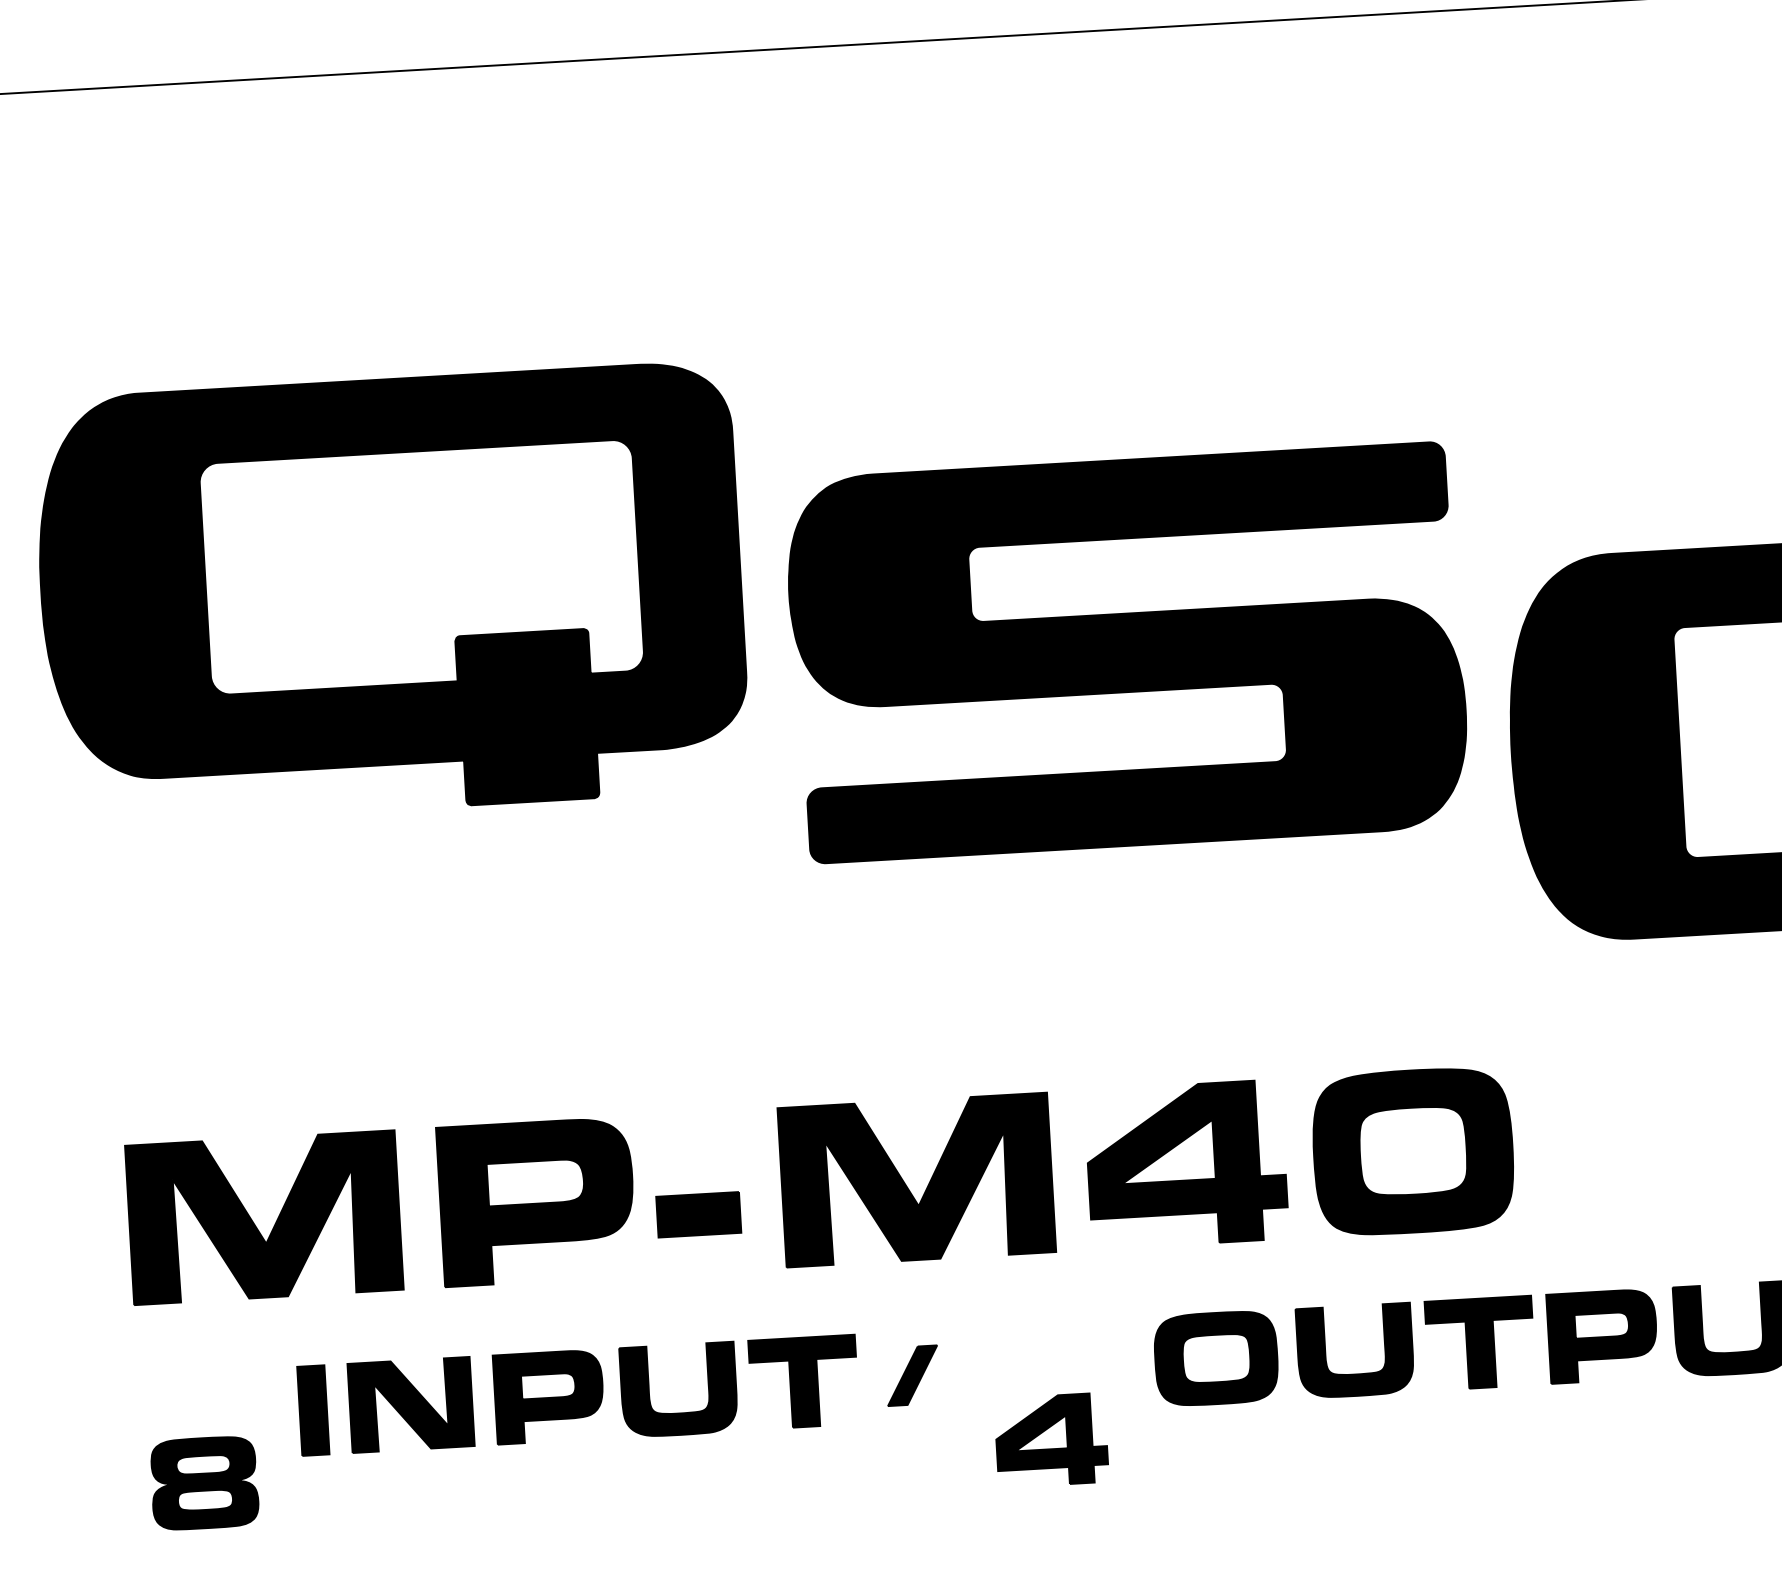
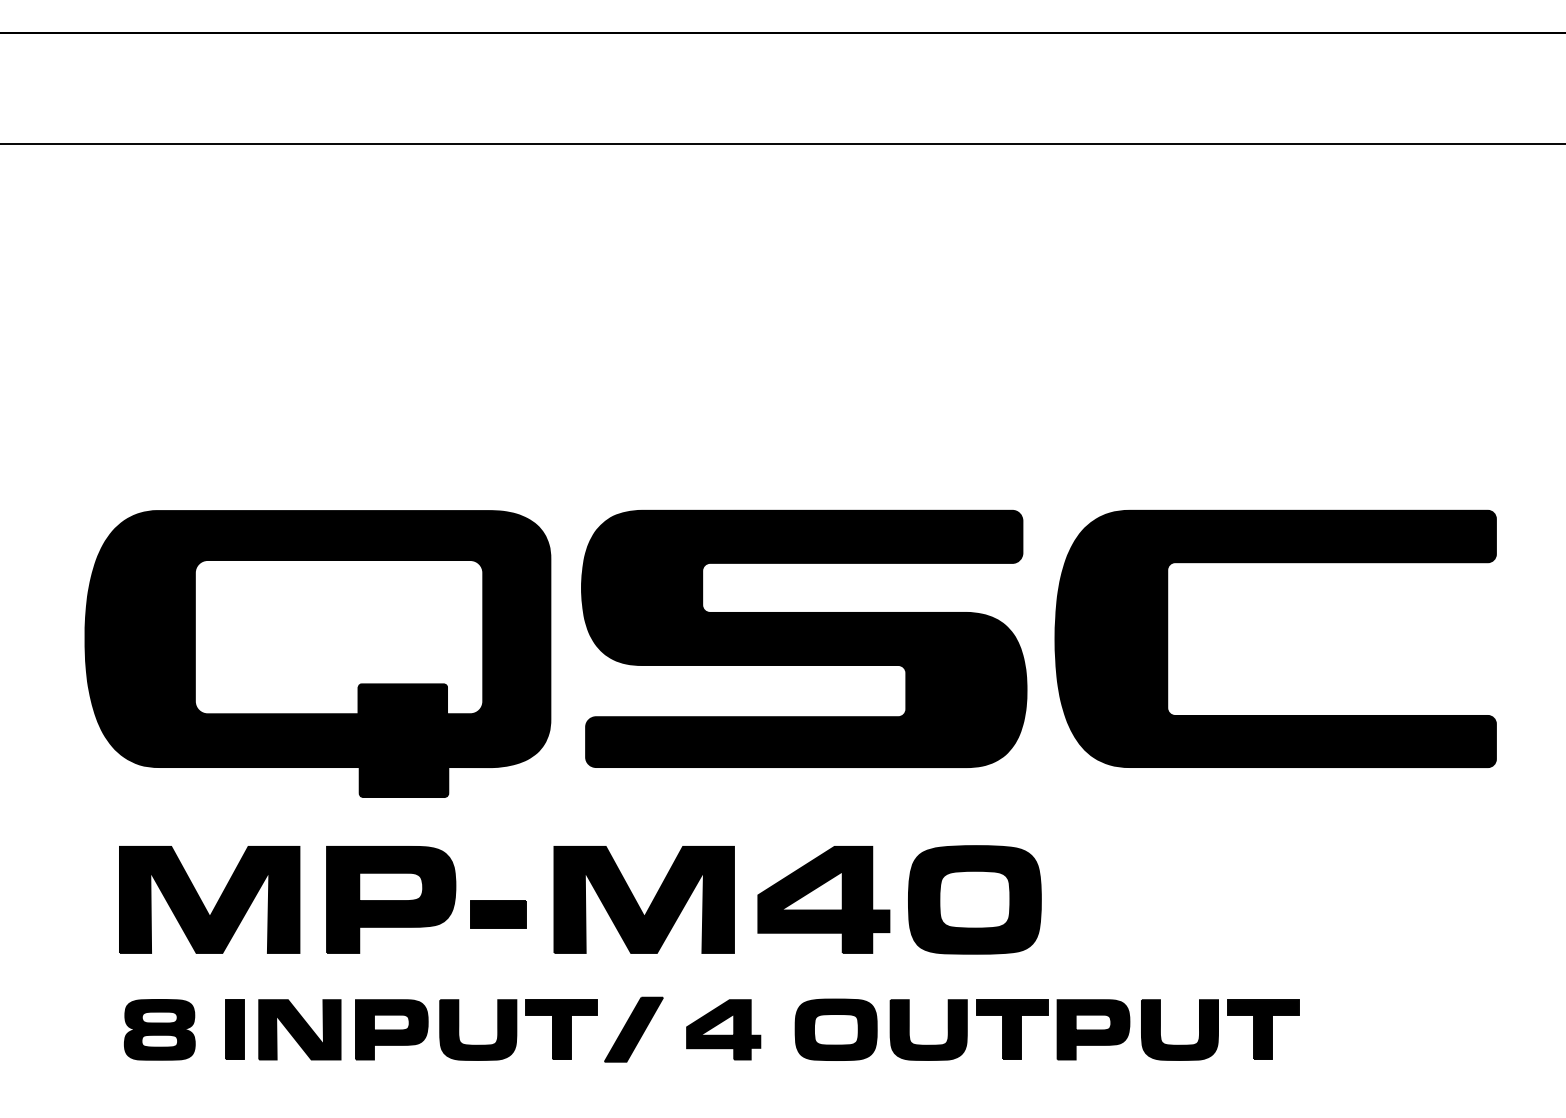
part: (390, 593) -> (317, 653), moved
part: (1127, 652) -> (804, 638), moved
part: (911, 1375) -> (633, 1029), size x1.67
part: (1051, 1439) -> (723, 1029), moved
part: (204, 1482) -> (159, 1029), moved

